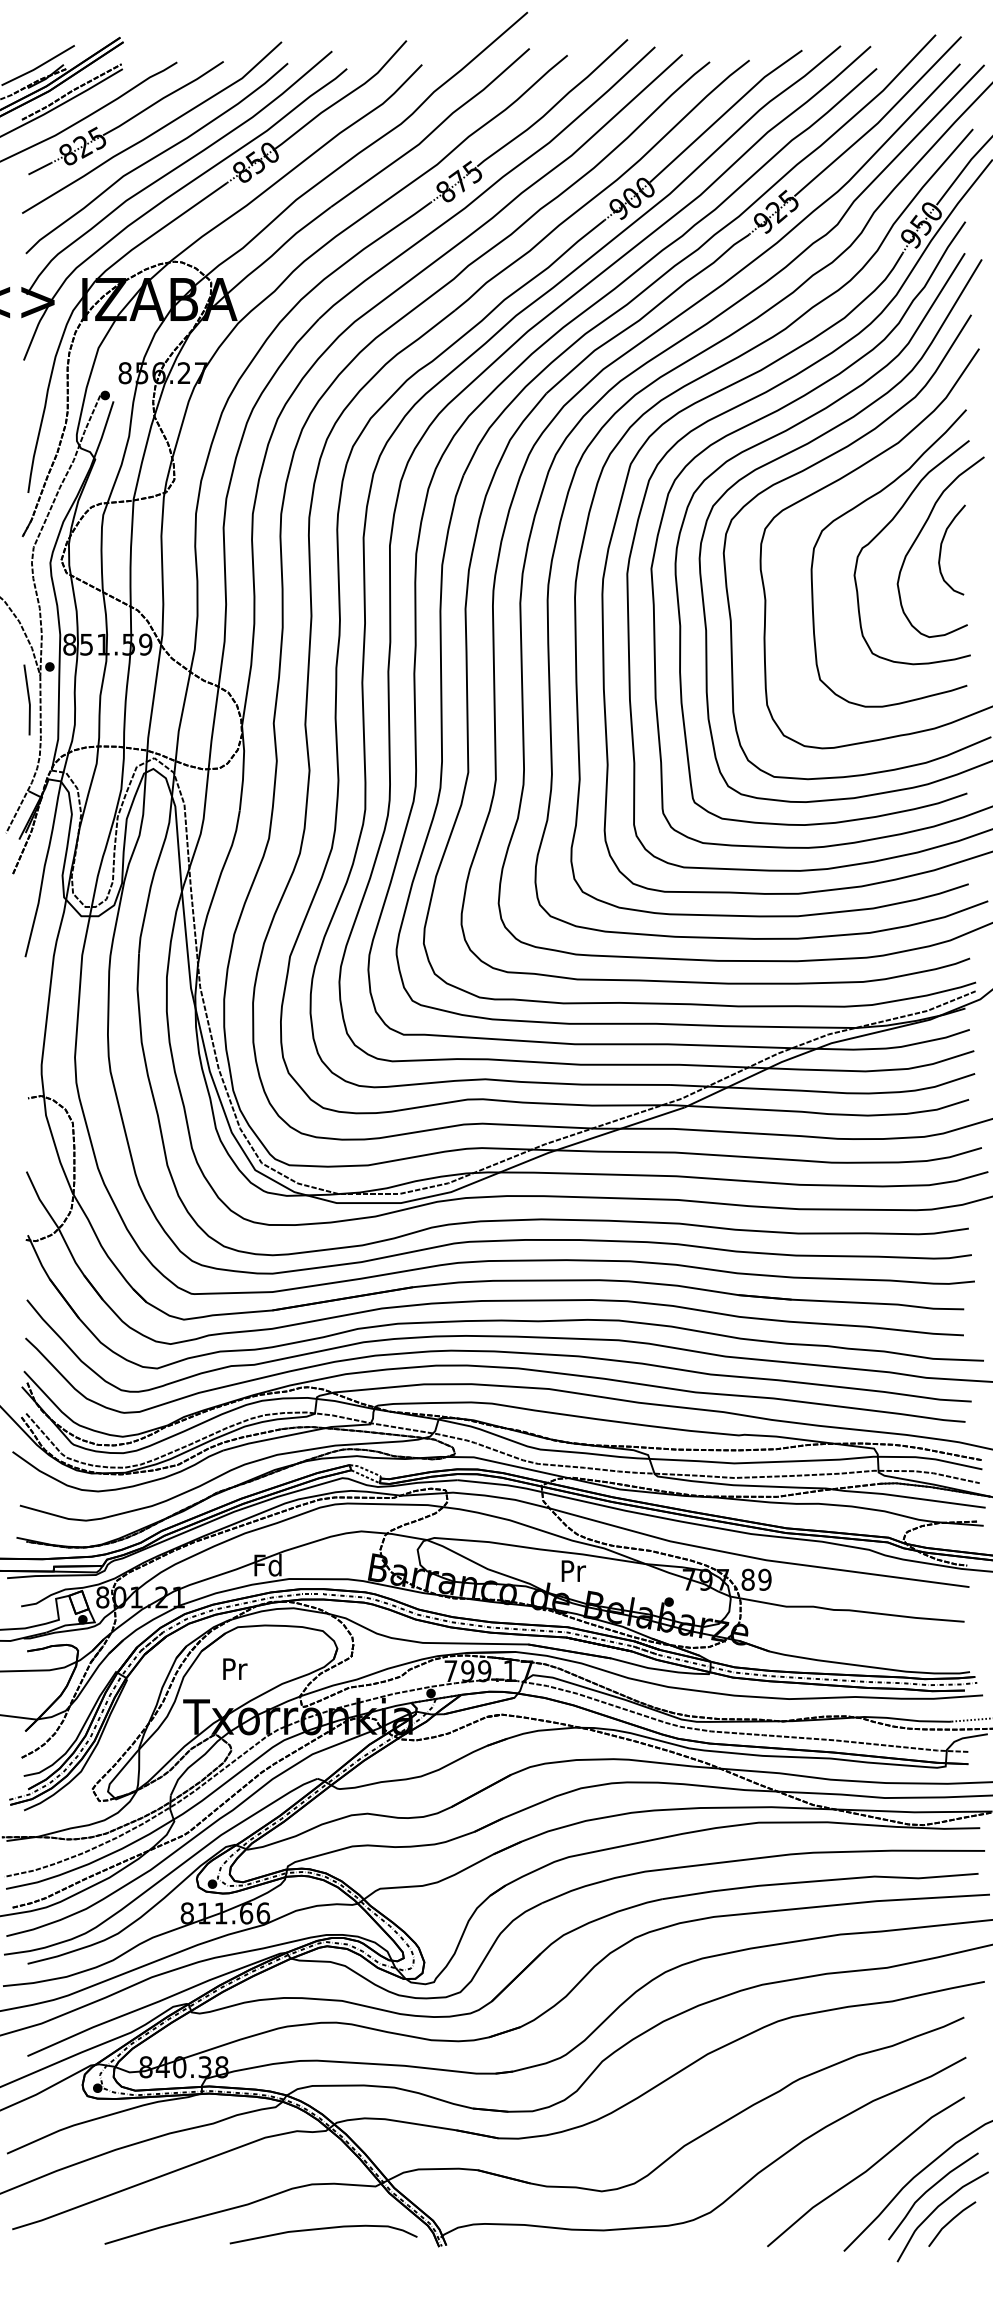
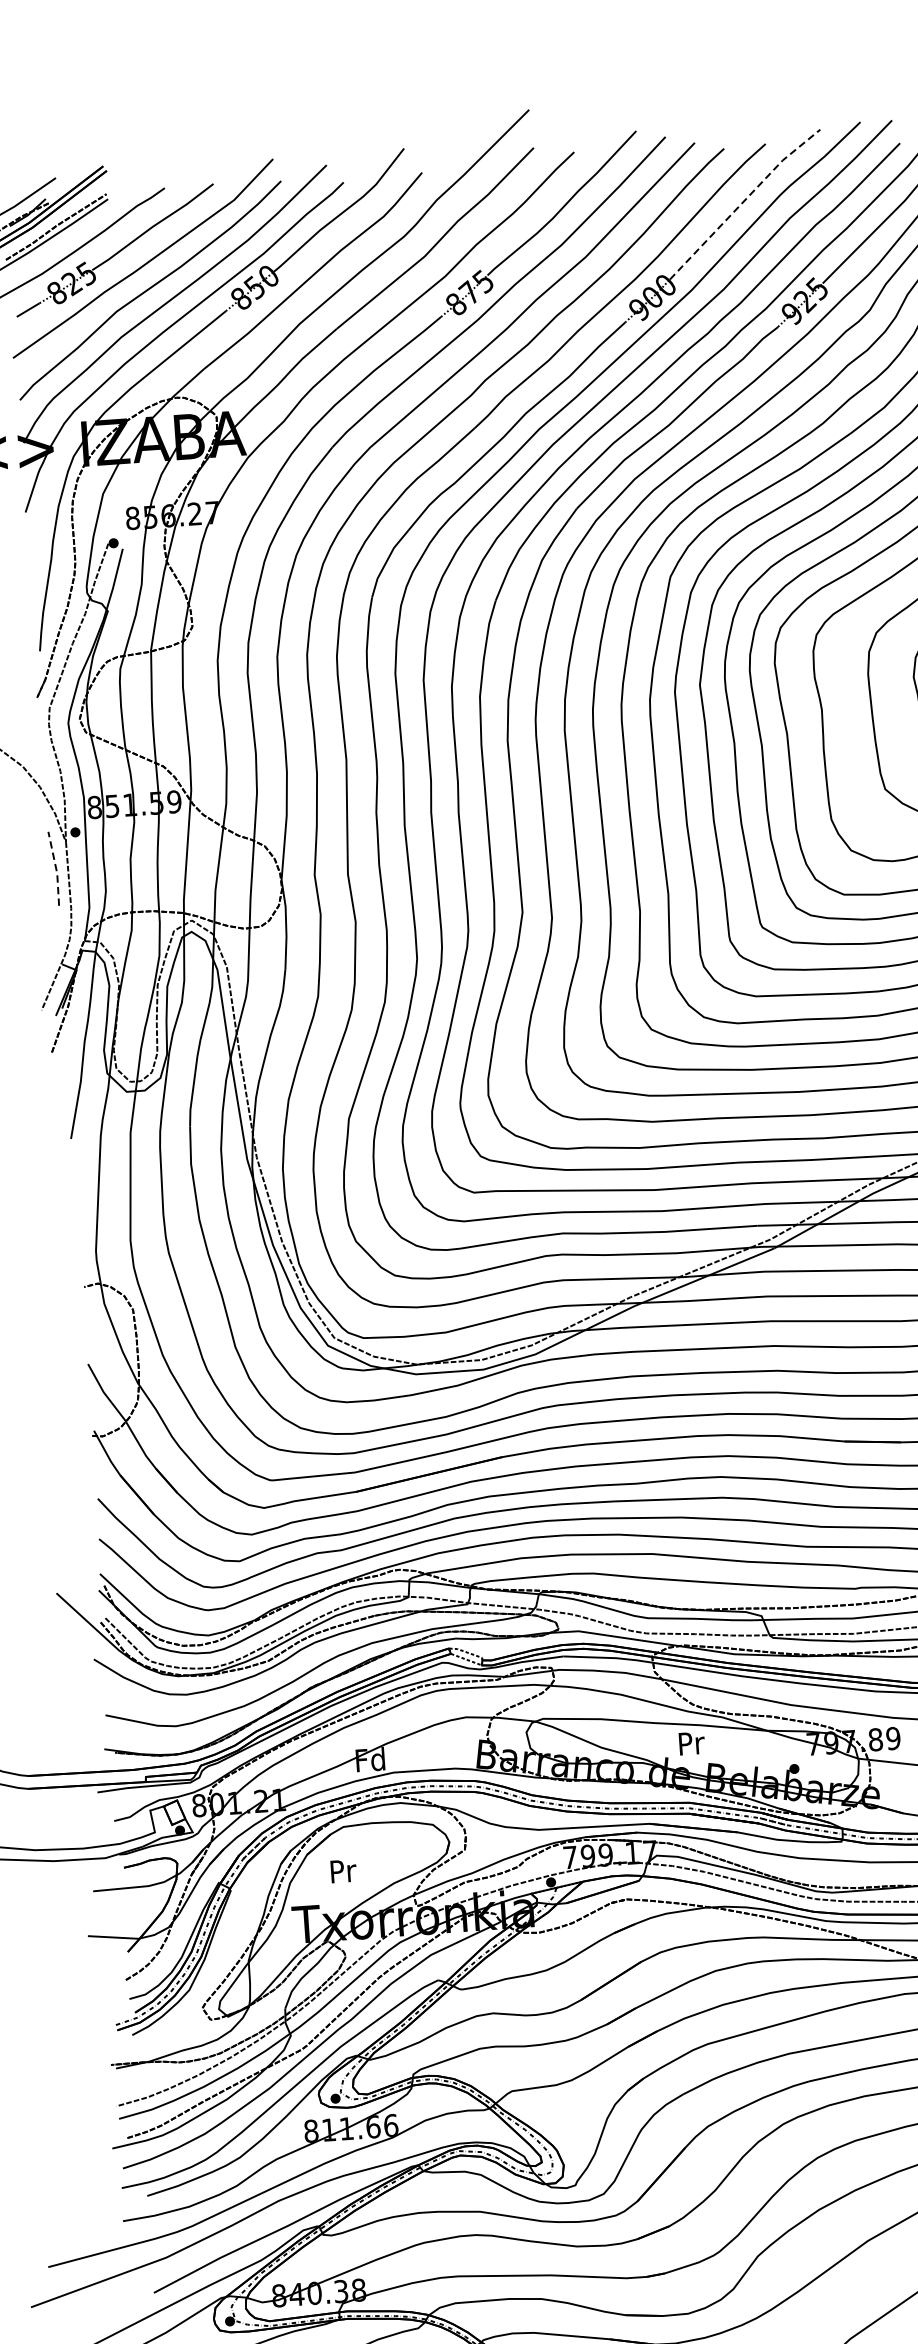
line: (724, 113) -> (743, 201), solid -> dashed
line: (29, 699) -> (56, 868), solid -> dashed

